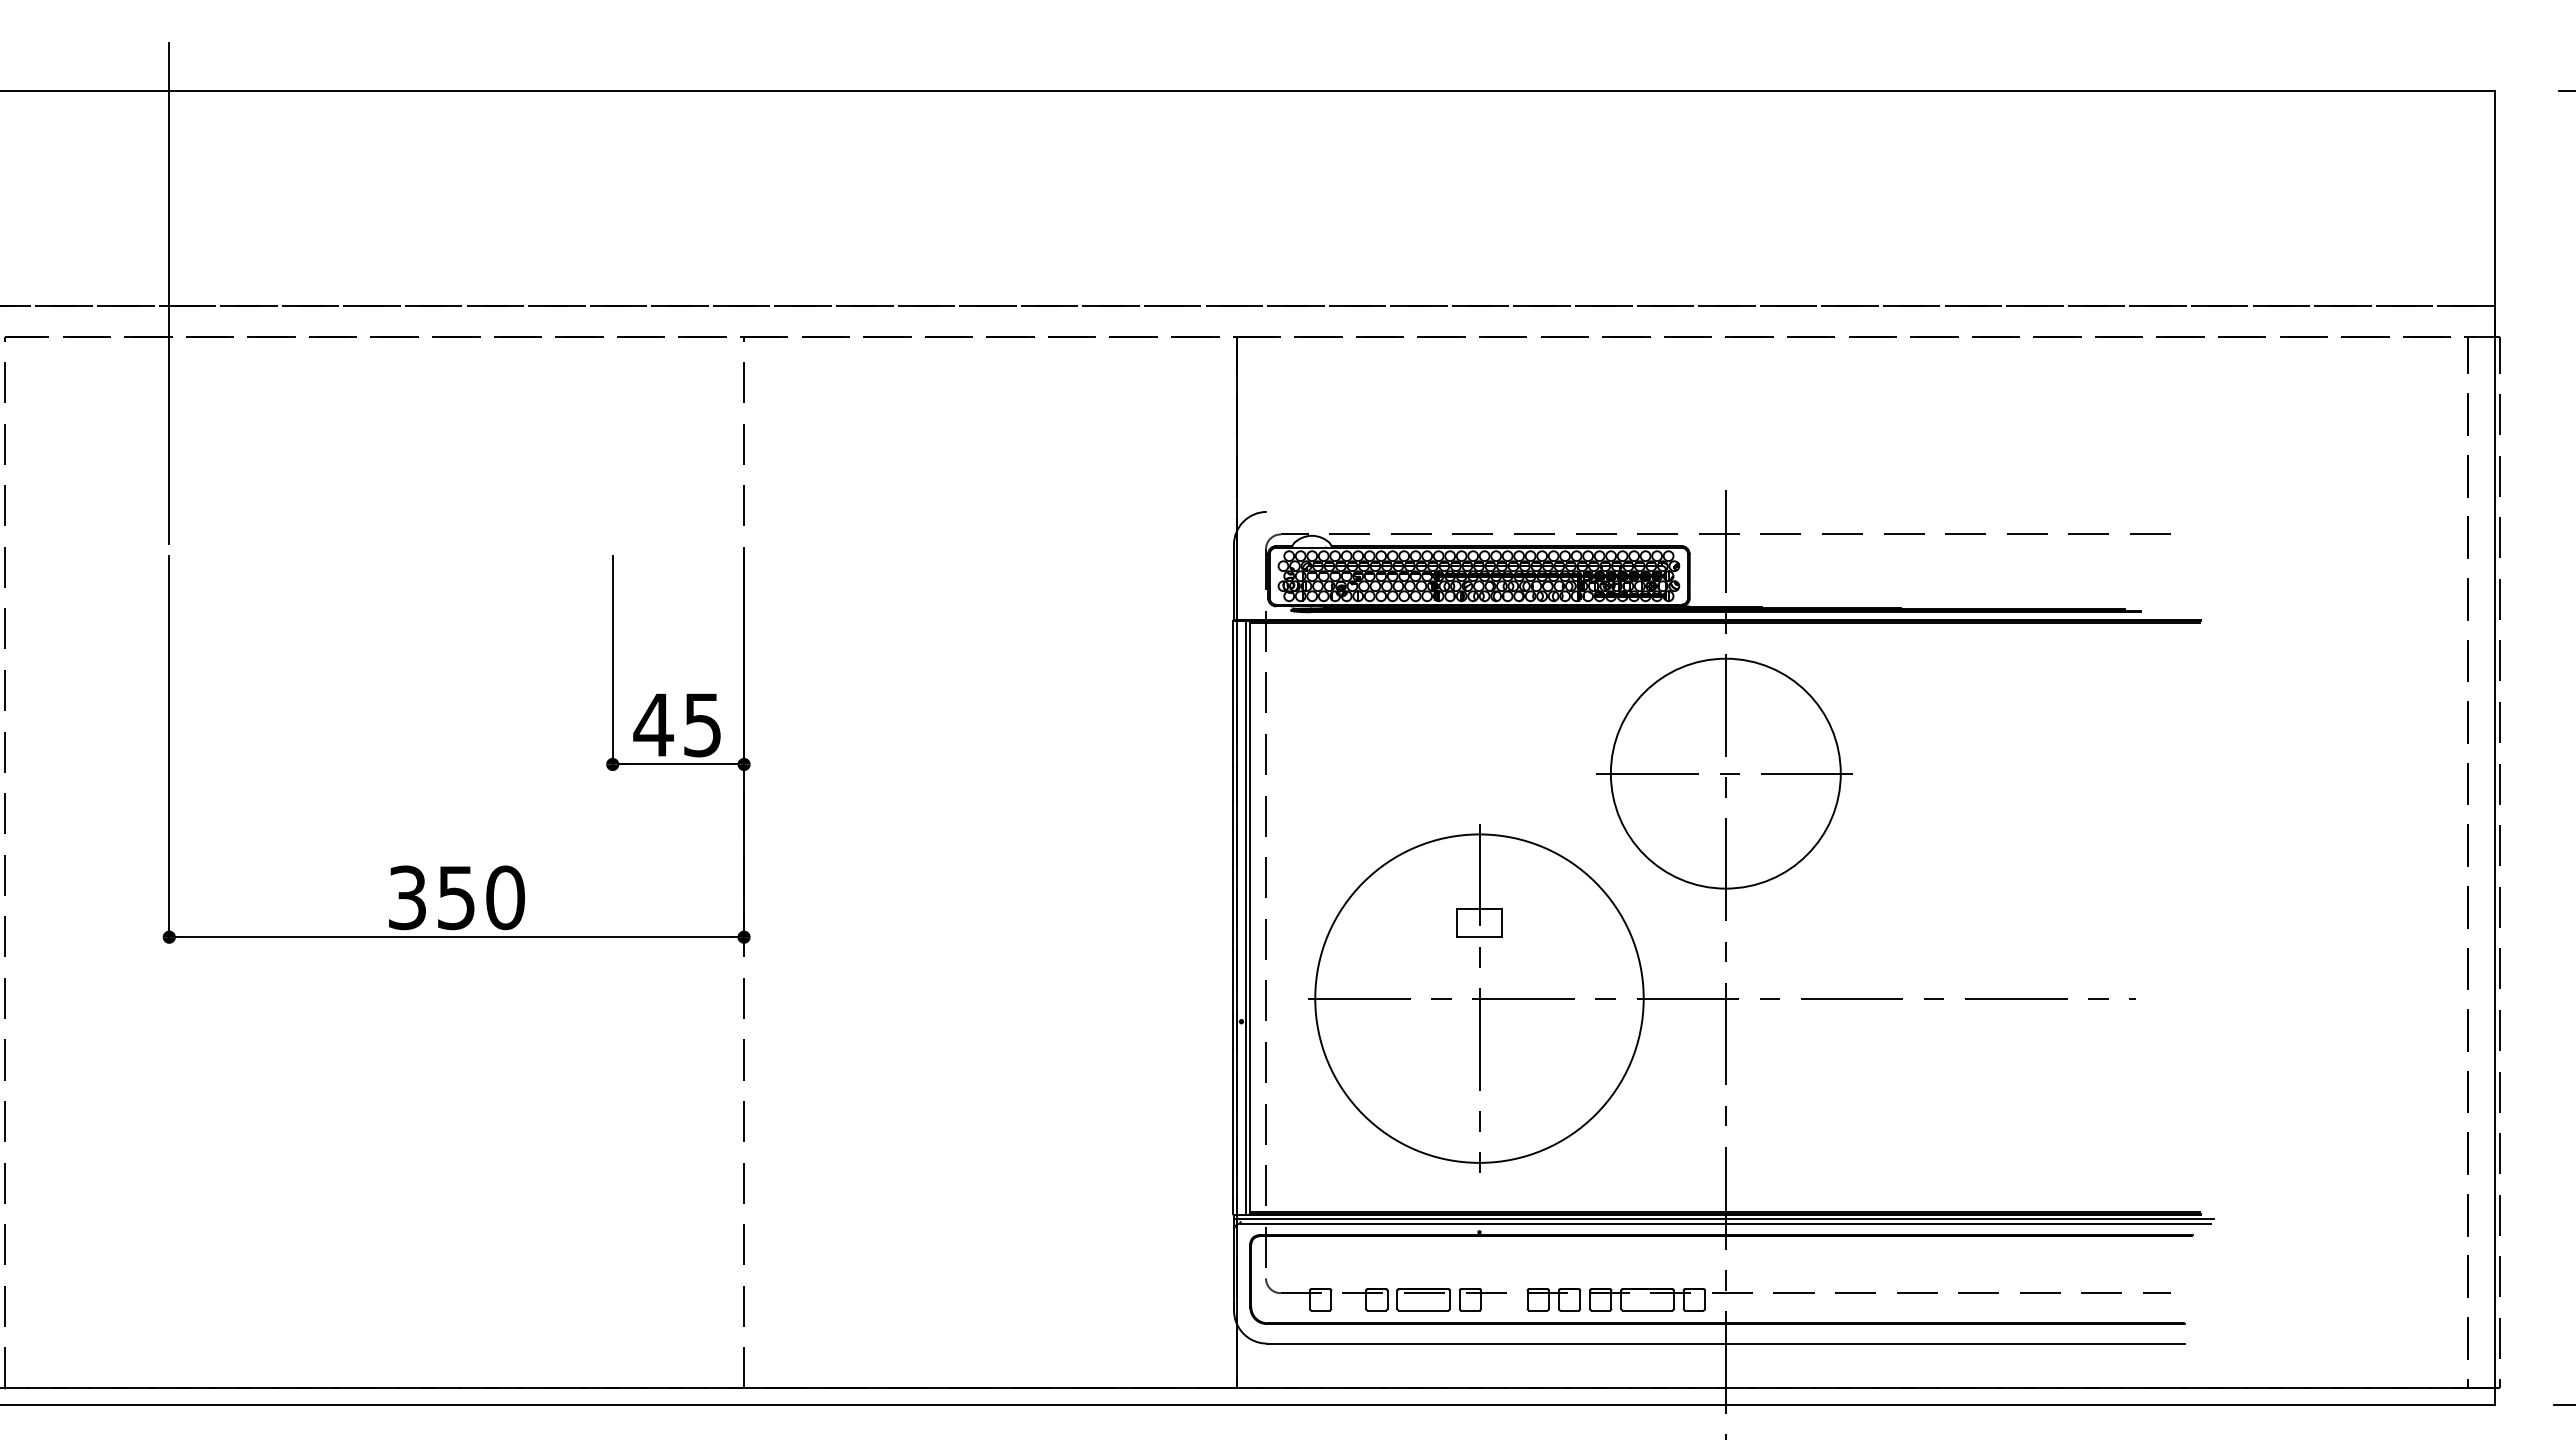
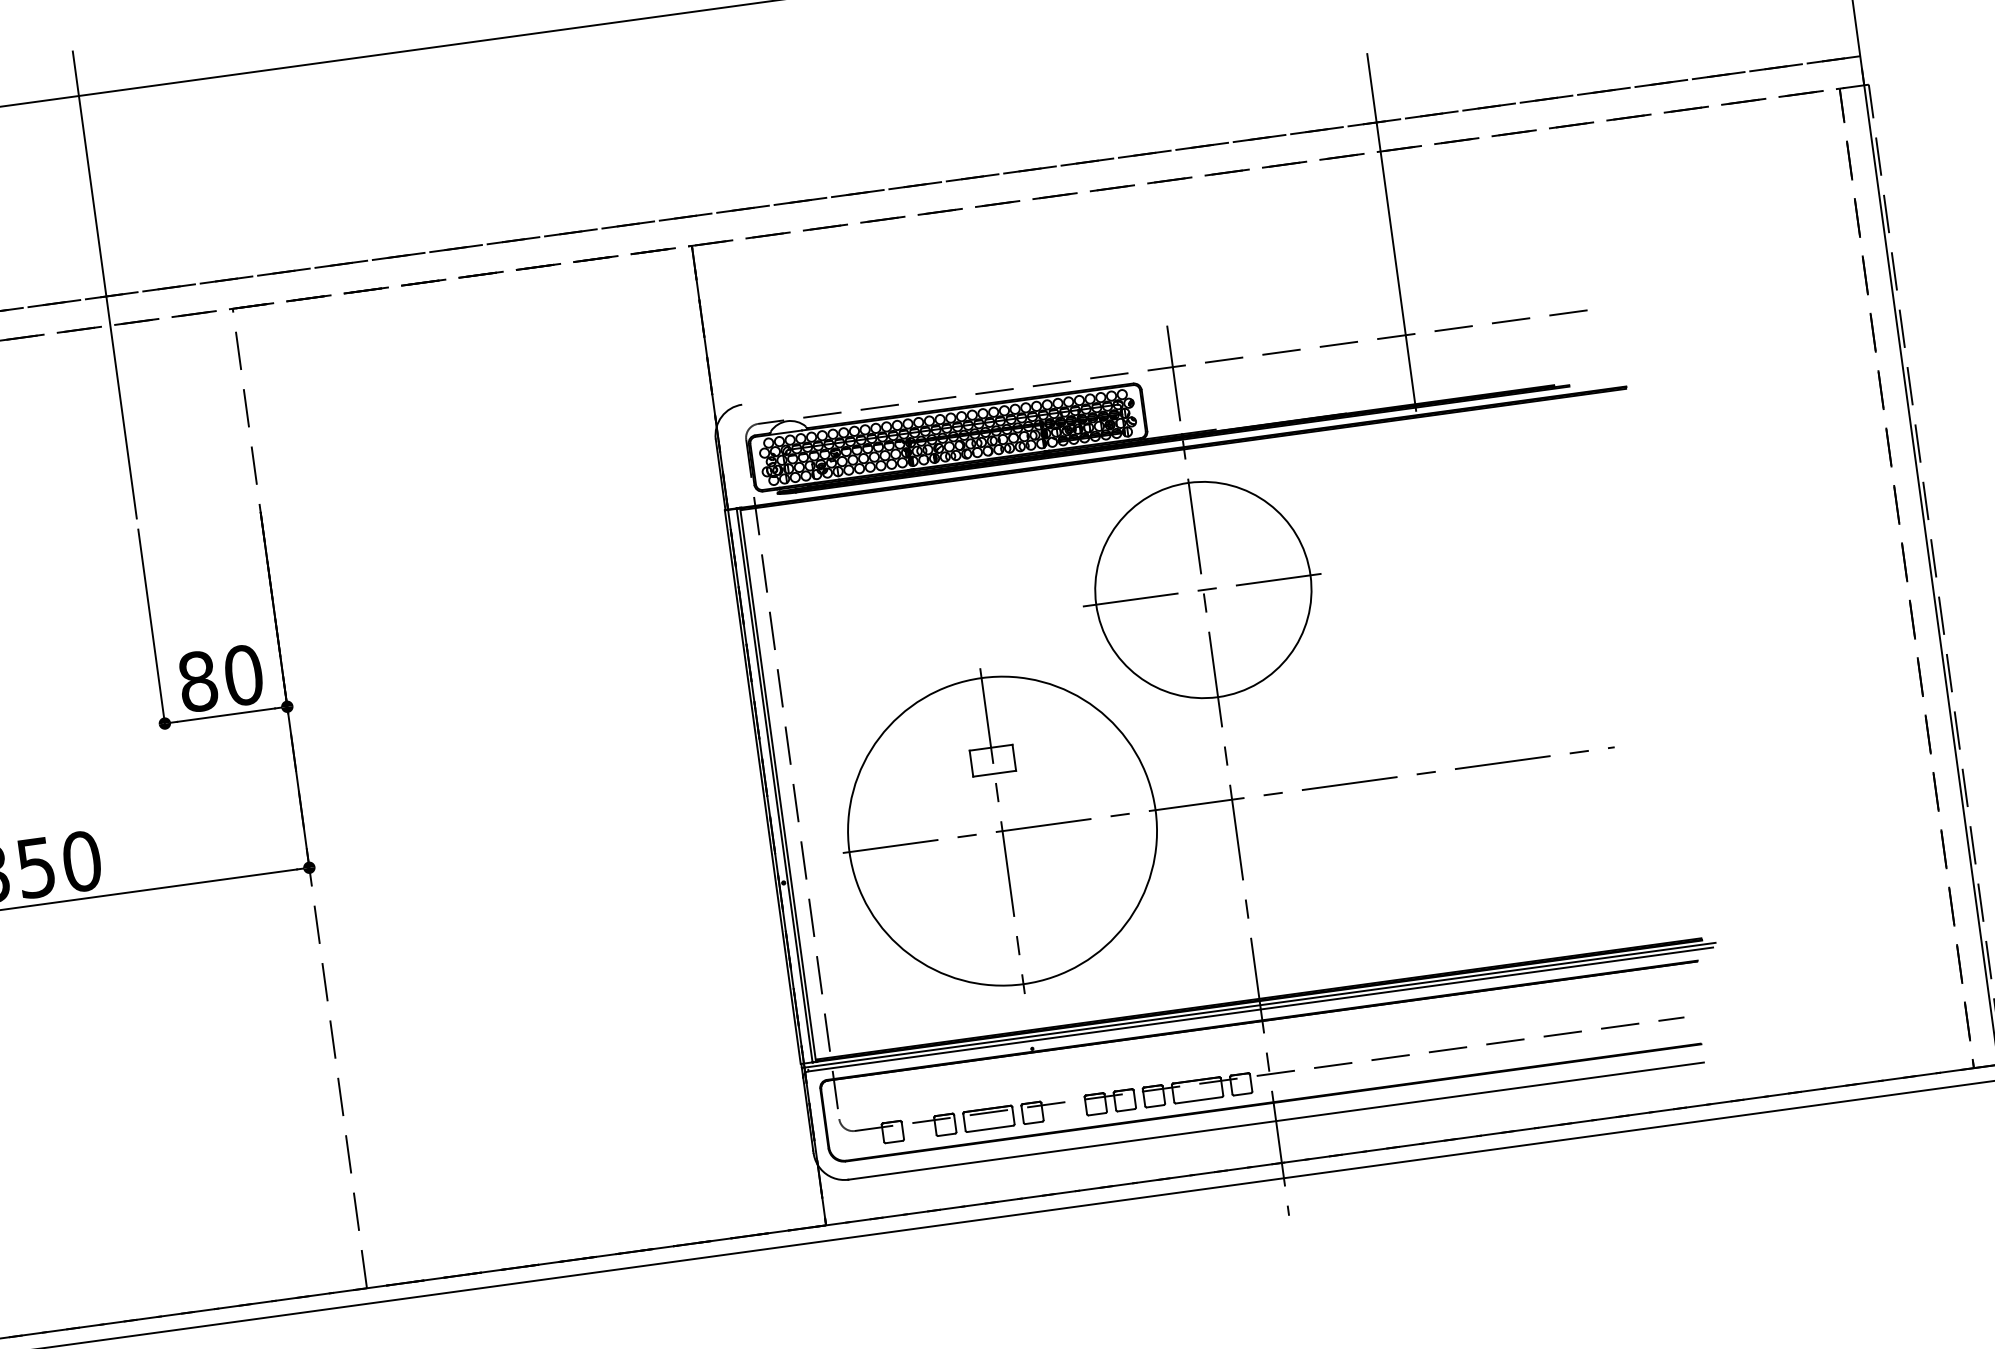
line: (612, 293) -> (104, 284), added
line: (1975, 423) -> (1391, 231), added
text: (677, 724) -> (220, 678), 45 -> 80

